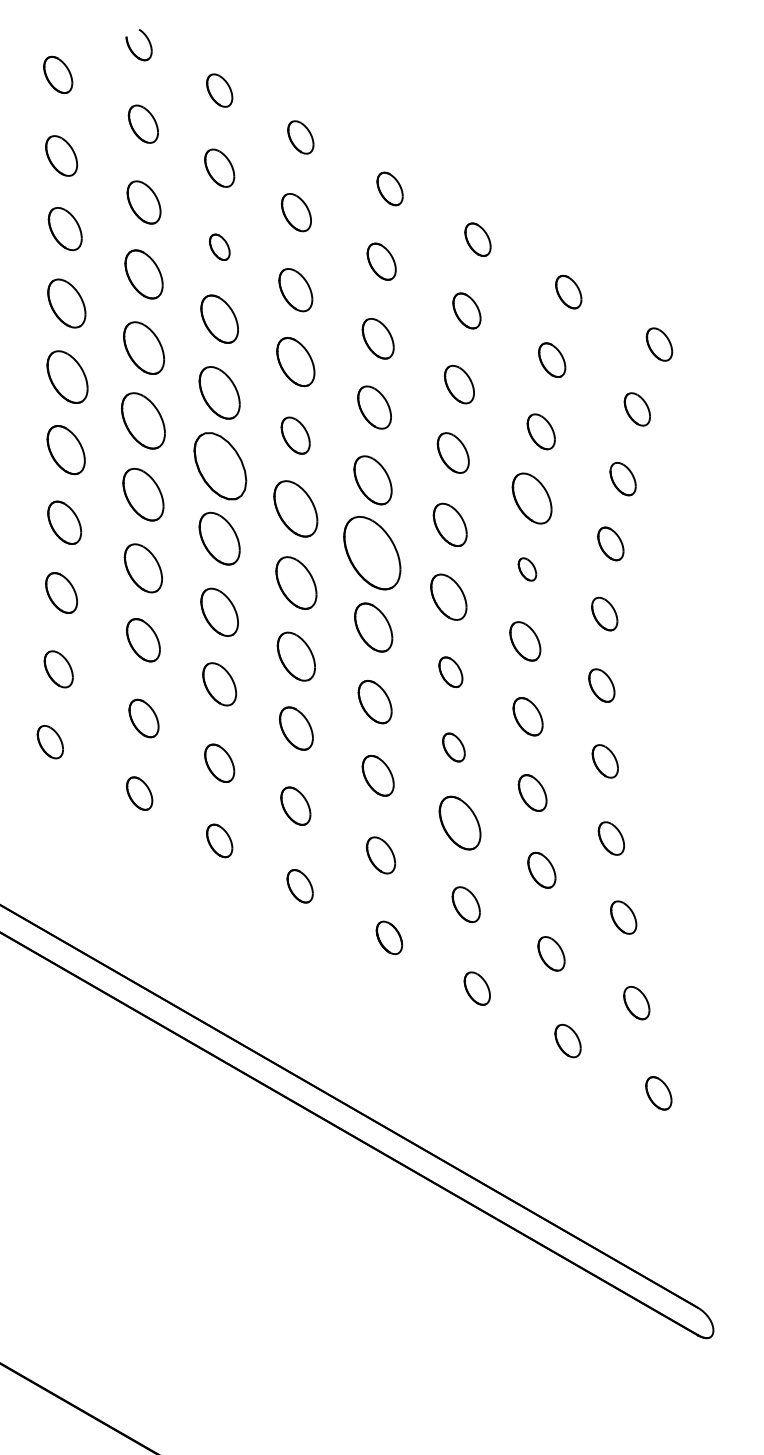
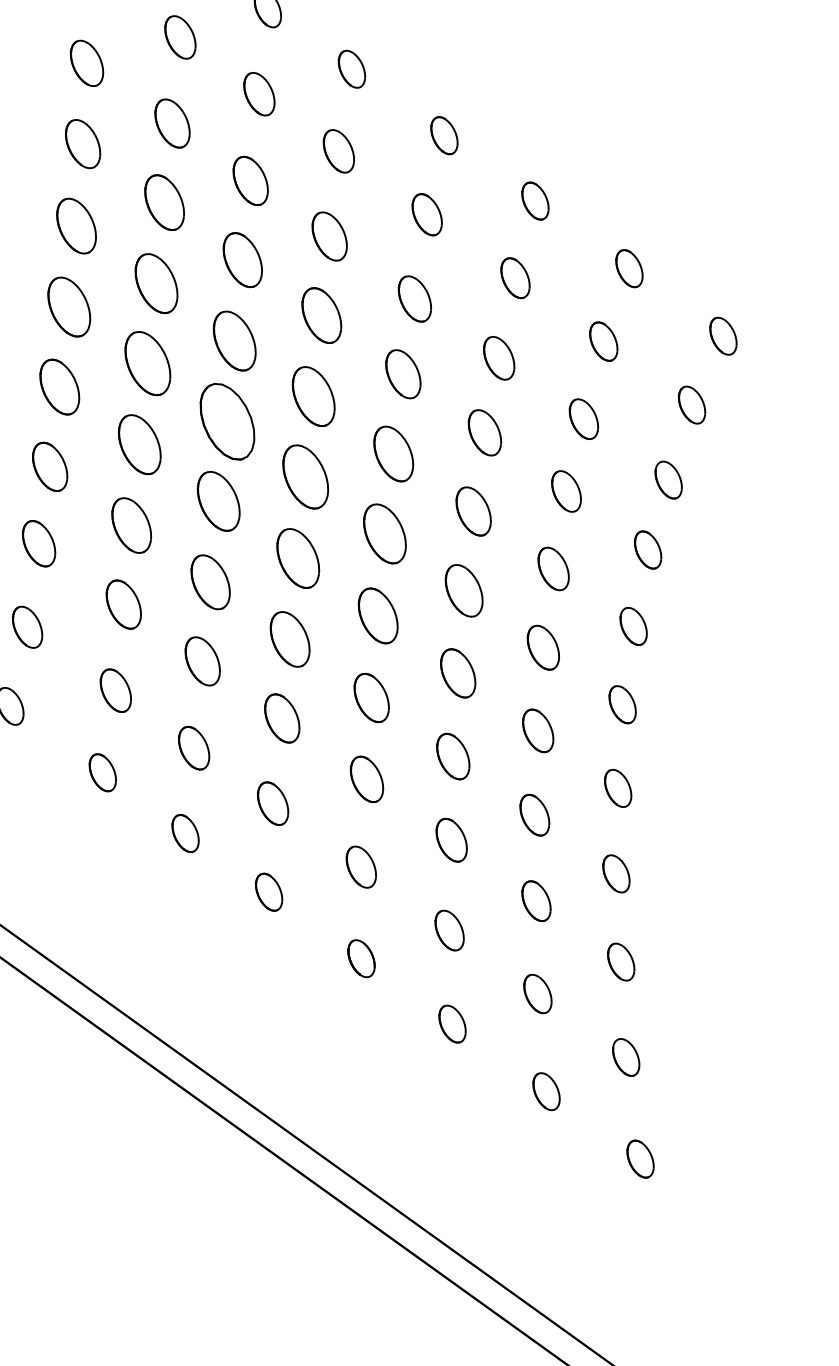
part: (219, 247) -> (250, 181), size x1.67
part: (295, 435) -> (313, 396), size x1.43
part: (531, 498) -> (565, 491), size x0.71
part: (372, 552) -> (385, 533), size x0.71
part: (527, 569) -> (553, 568), size x1.67
part: (450, 672) -> (457, 673), size x1.43
part: (453, 747) -> (452, 756), size x1.43
part: (459, 822) -> (451, 839), size x0.71

